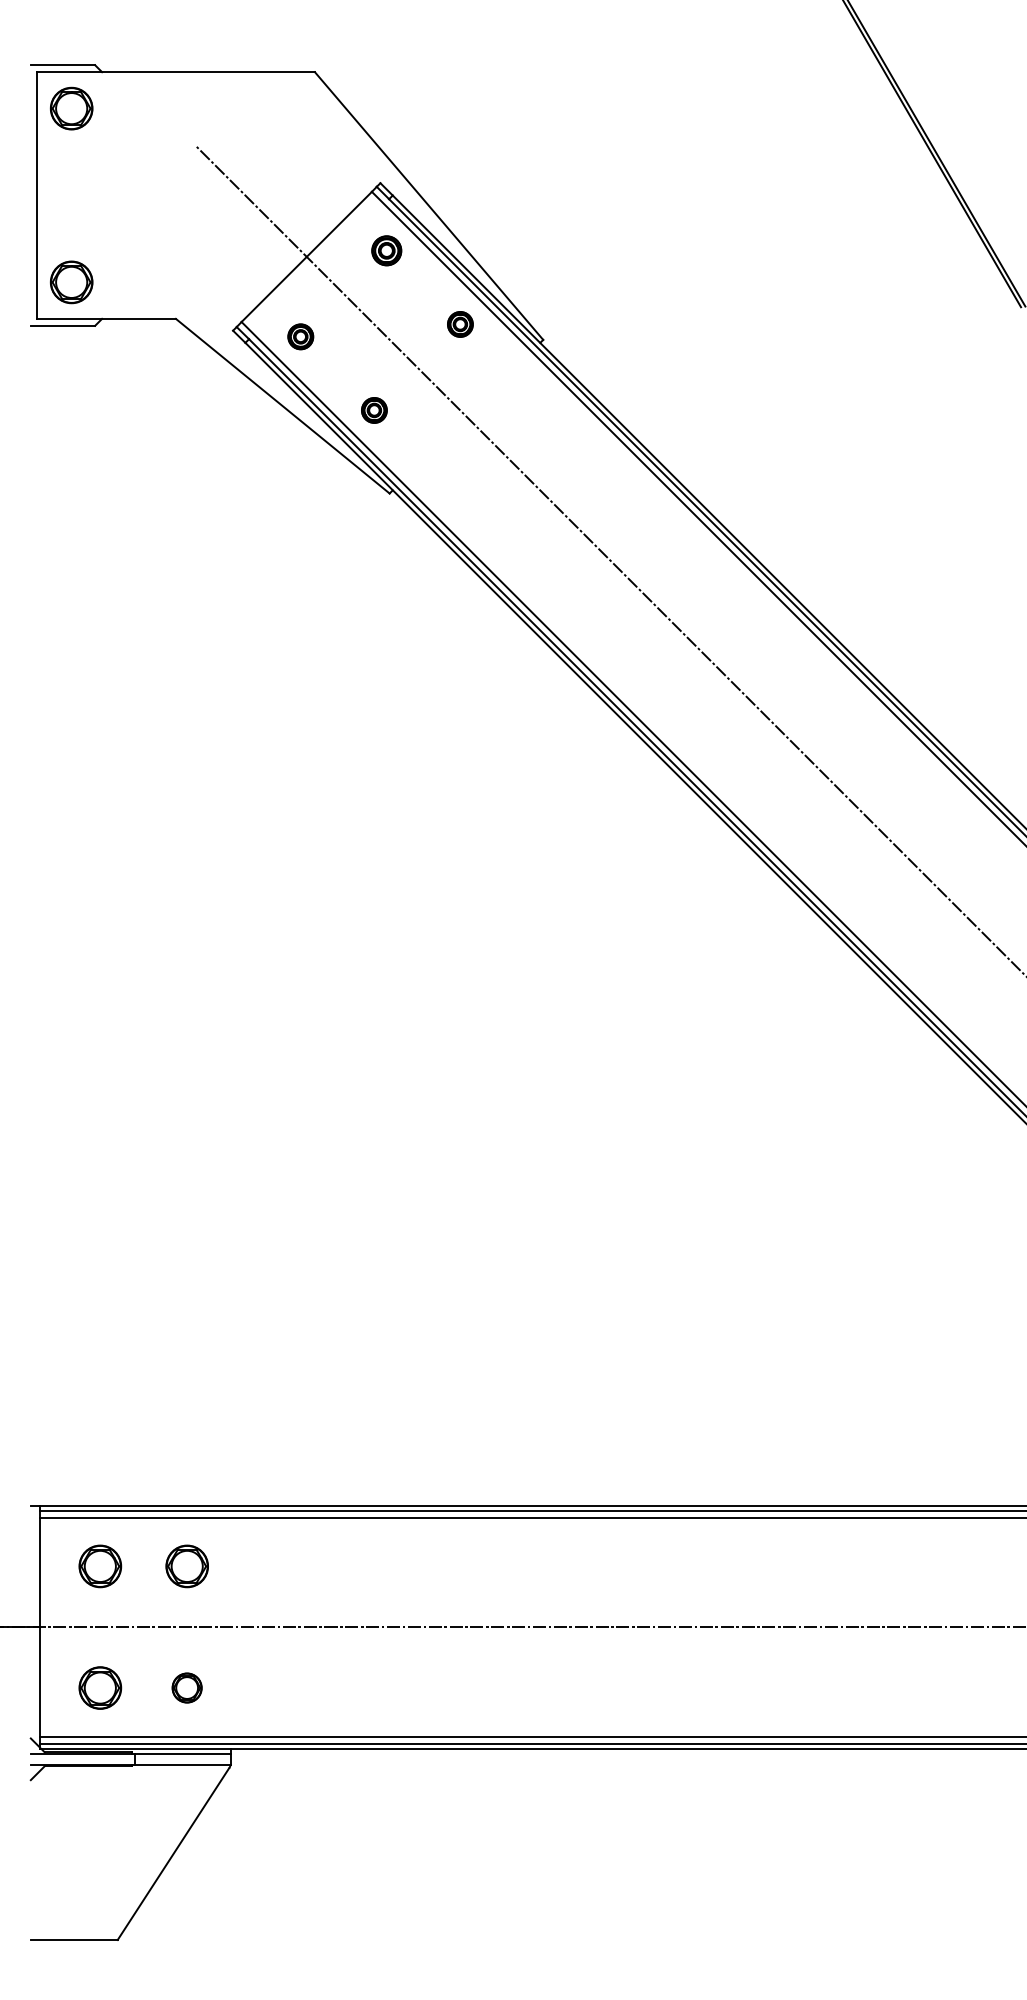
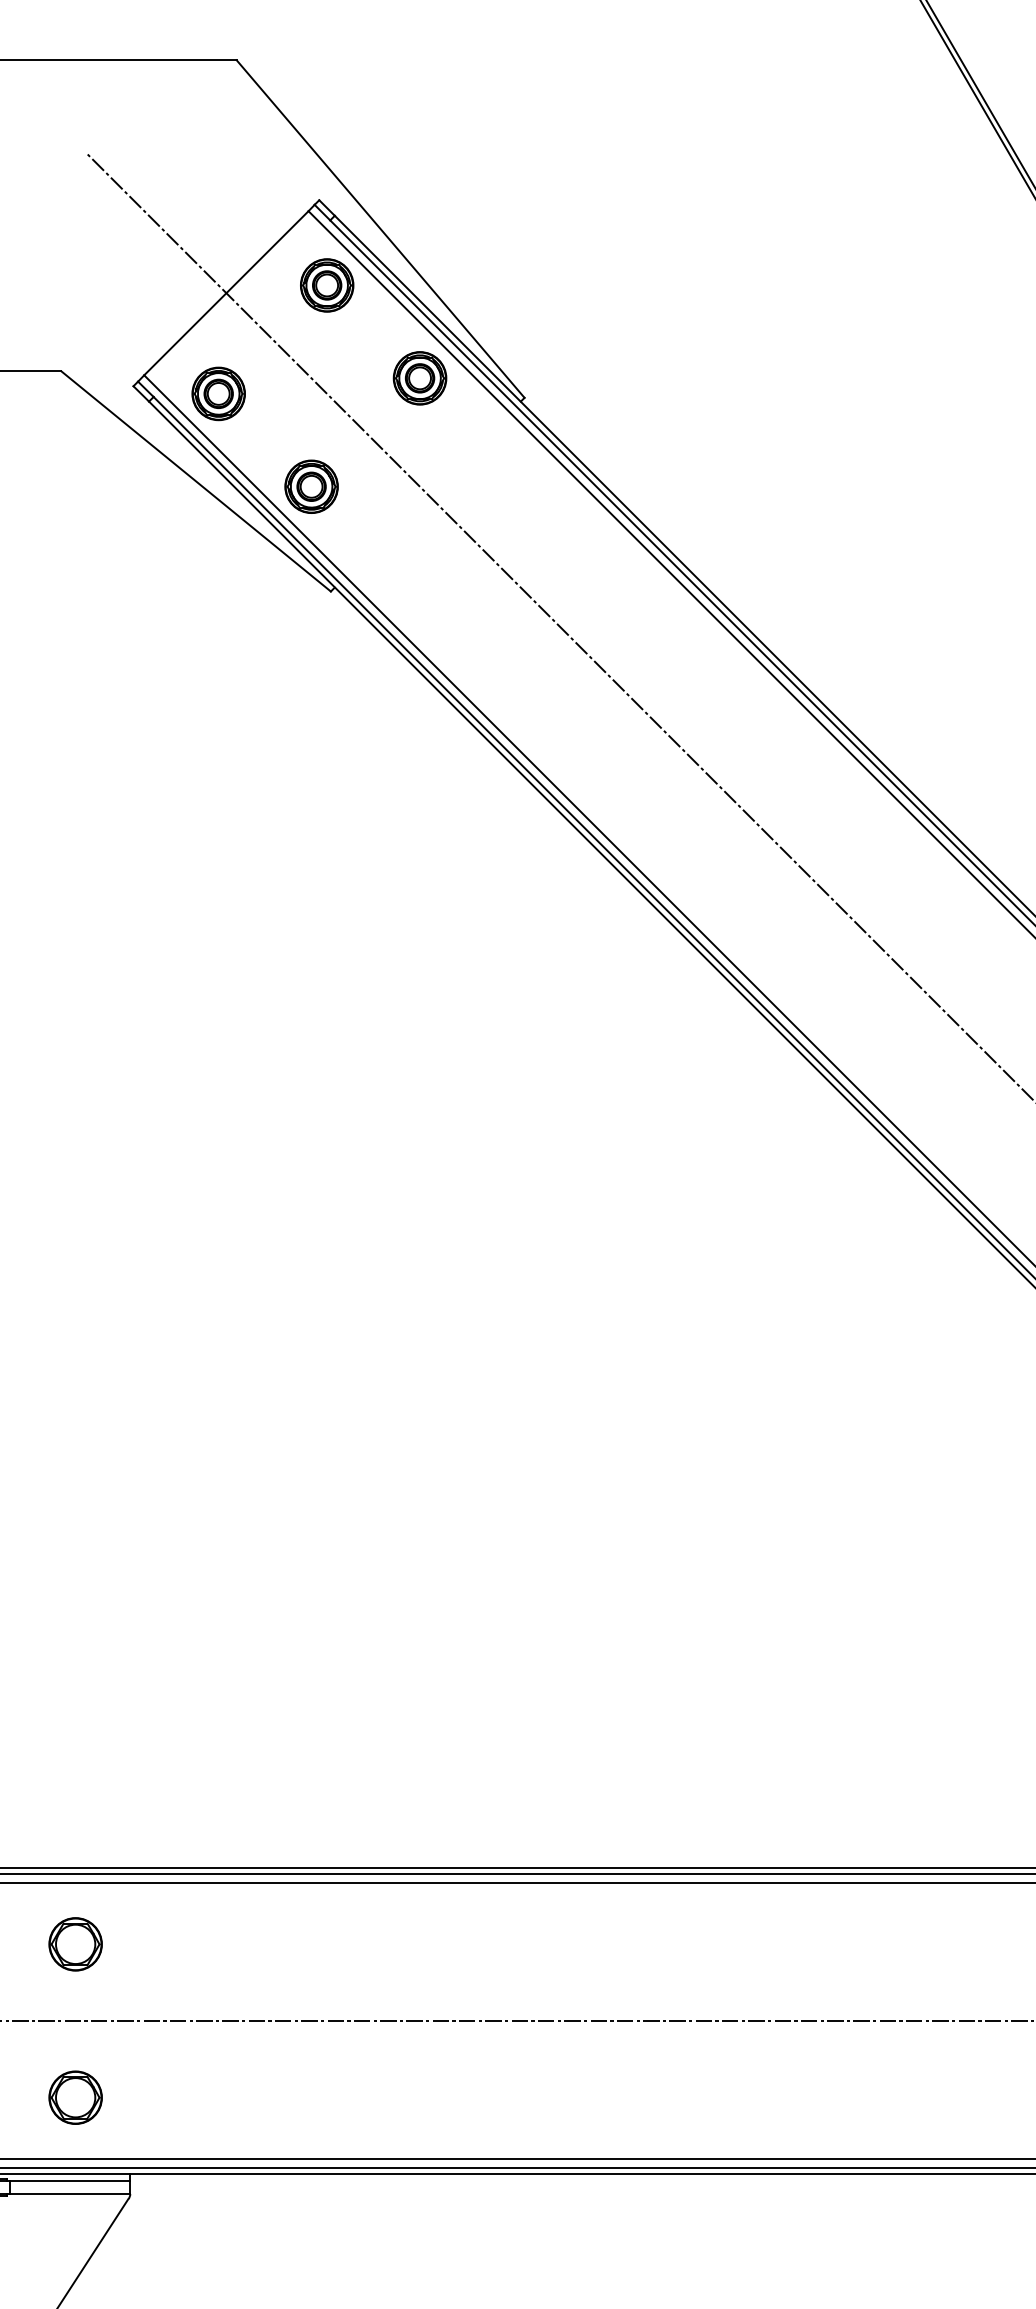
part: (386, 250) -> (326, 285), size x1.43
part: (460, 324) -> (420, 378), size x1.67
part: (300, 336) -> (218, 393), size x1.67
part: (374, 410) -> (311, 486), size x1.67
part: (186, 1687) -> (74, 2097), size x1.43

